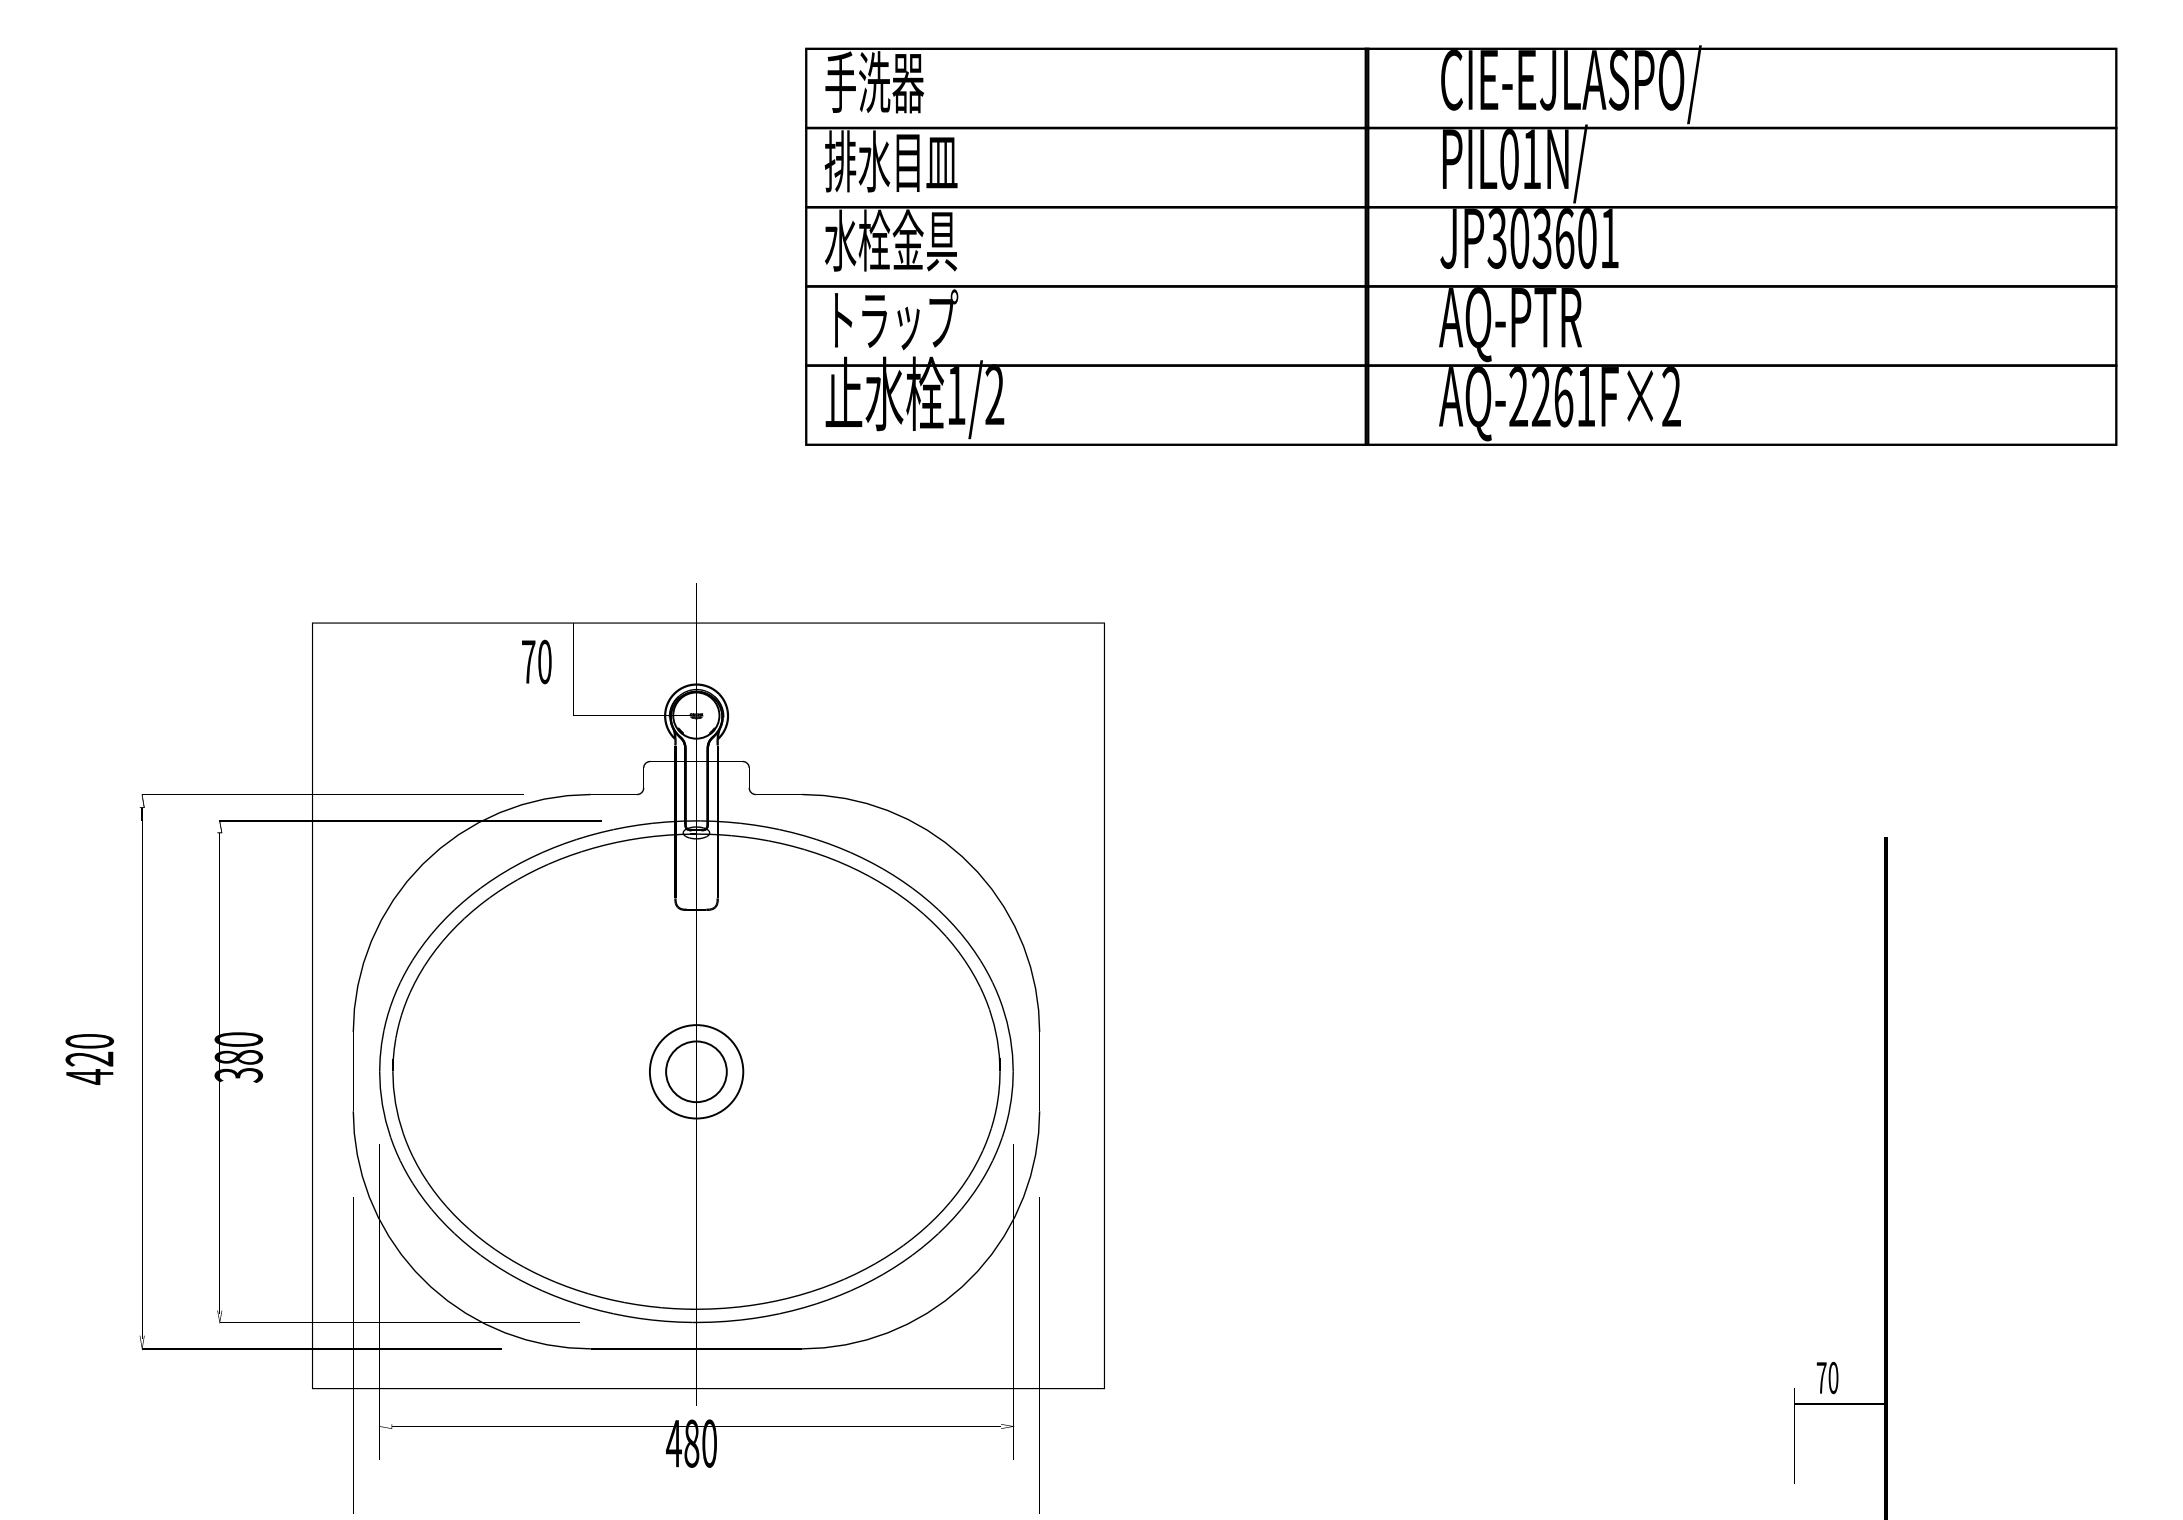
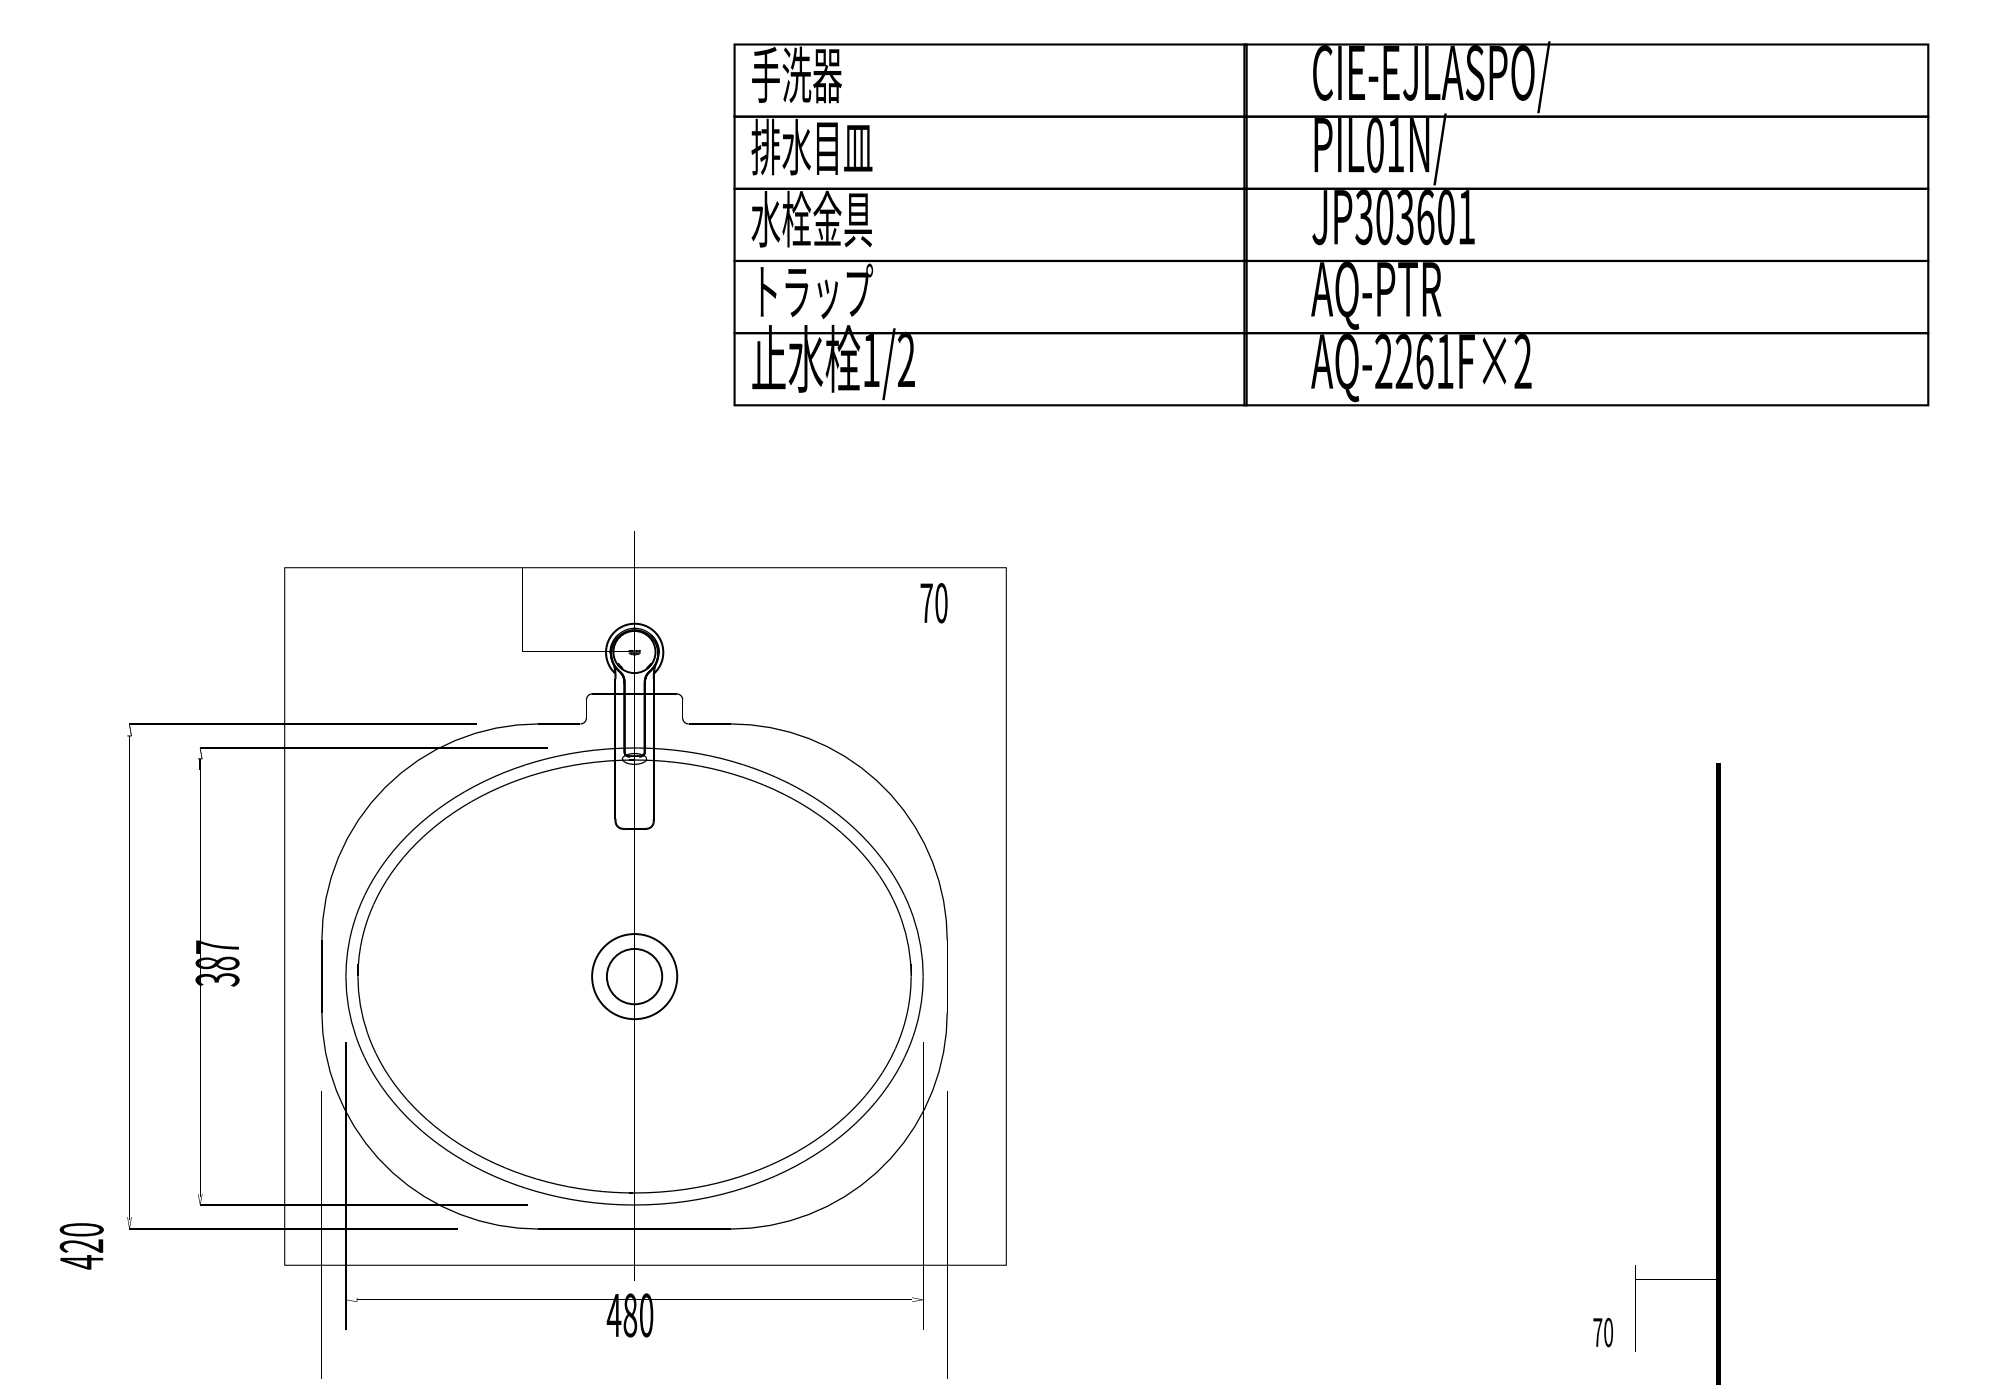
text: (536, 662) -> (933, 603), moved
text: (238, 1038) -> (217, 946), 380 -> 387
text: (89, 1059) -> (81, 1246), moved
text: (1826, 1377) -> (1602, 1332), moved

